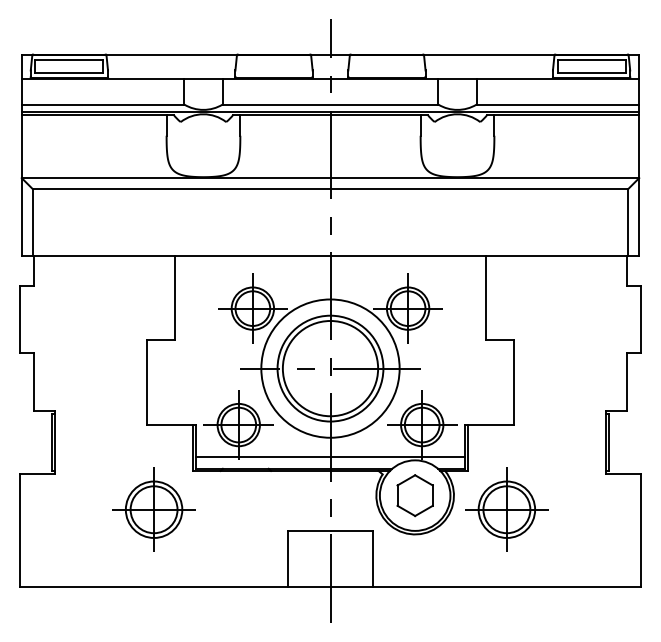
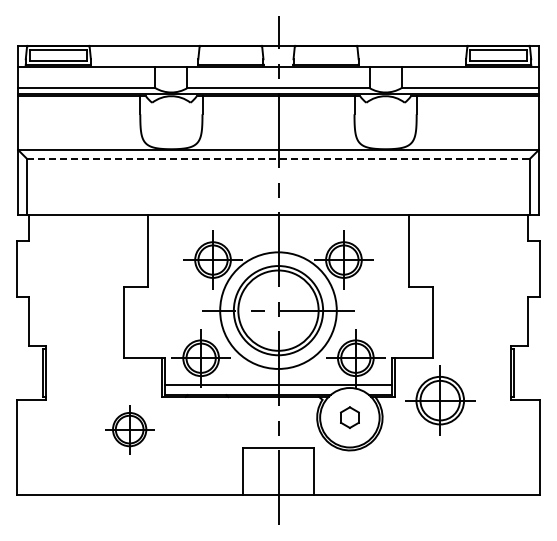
line: (330, 189) -> (278, 159), solid -> dashed
part: (414, 495) -> (349, 417), size x0.6
part: (153, 509) -> (129, 429), size x0.7
part: (507, 509) -> (440, 400), moved

